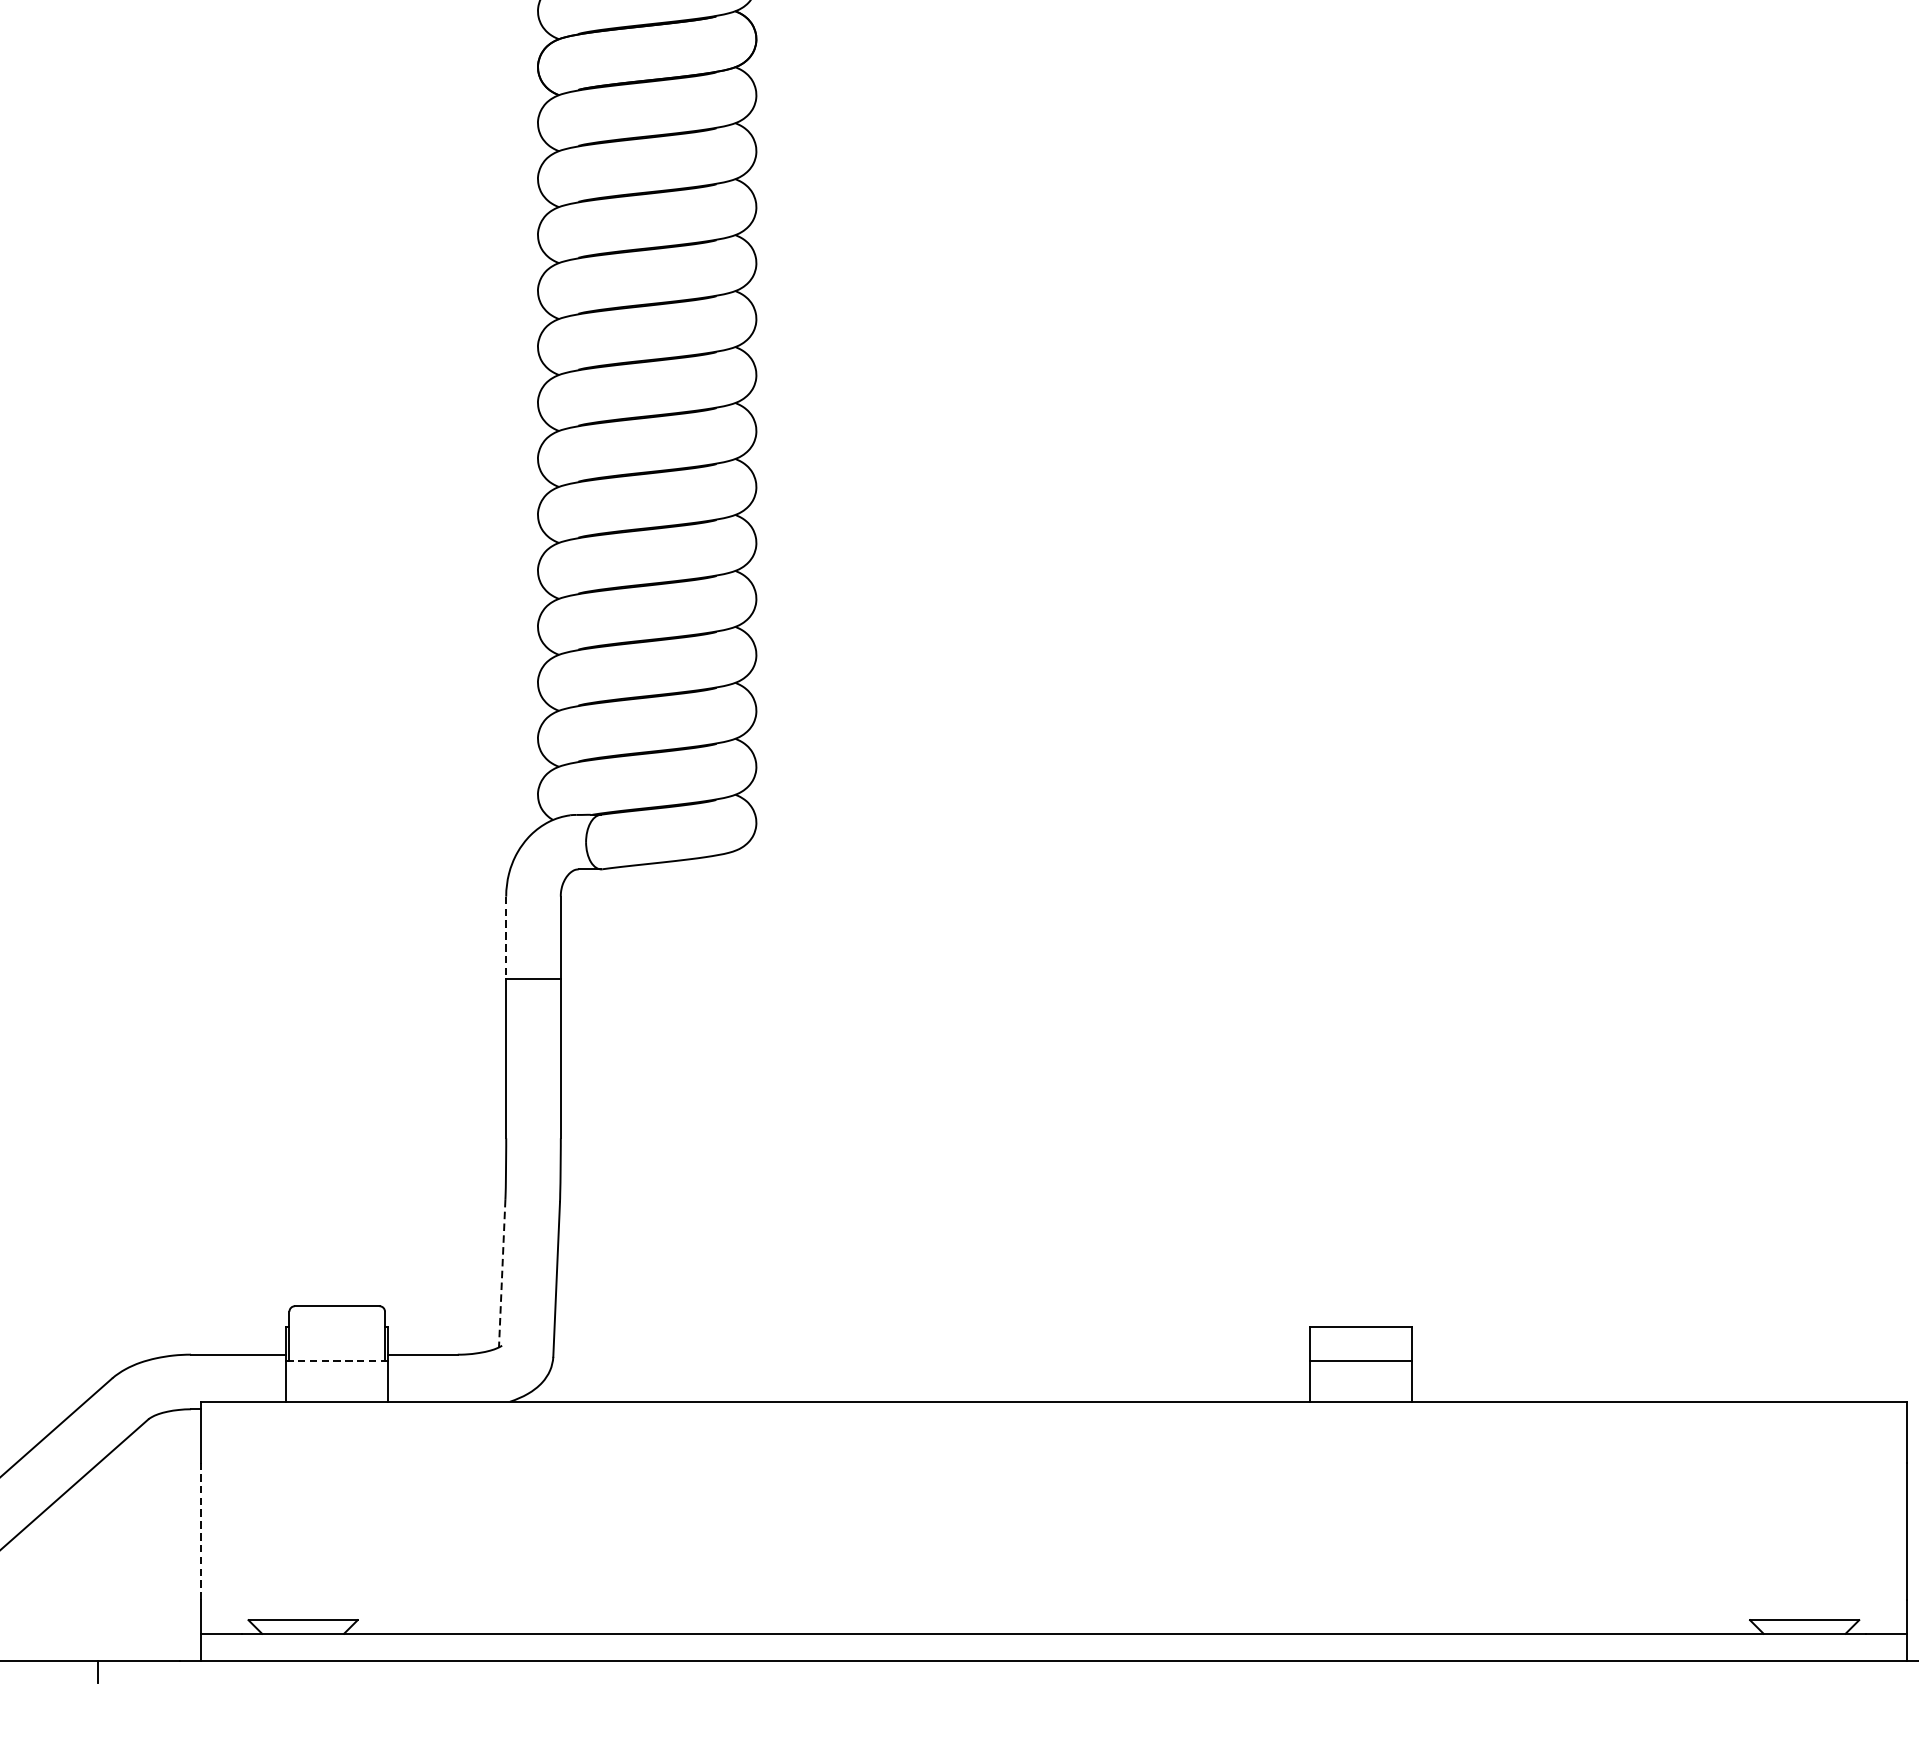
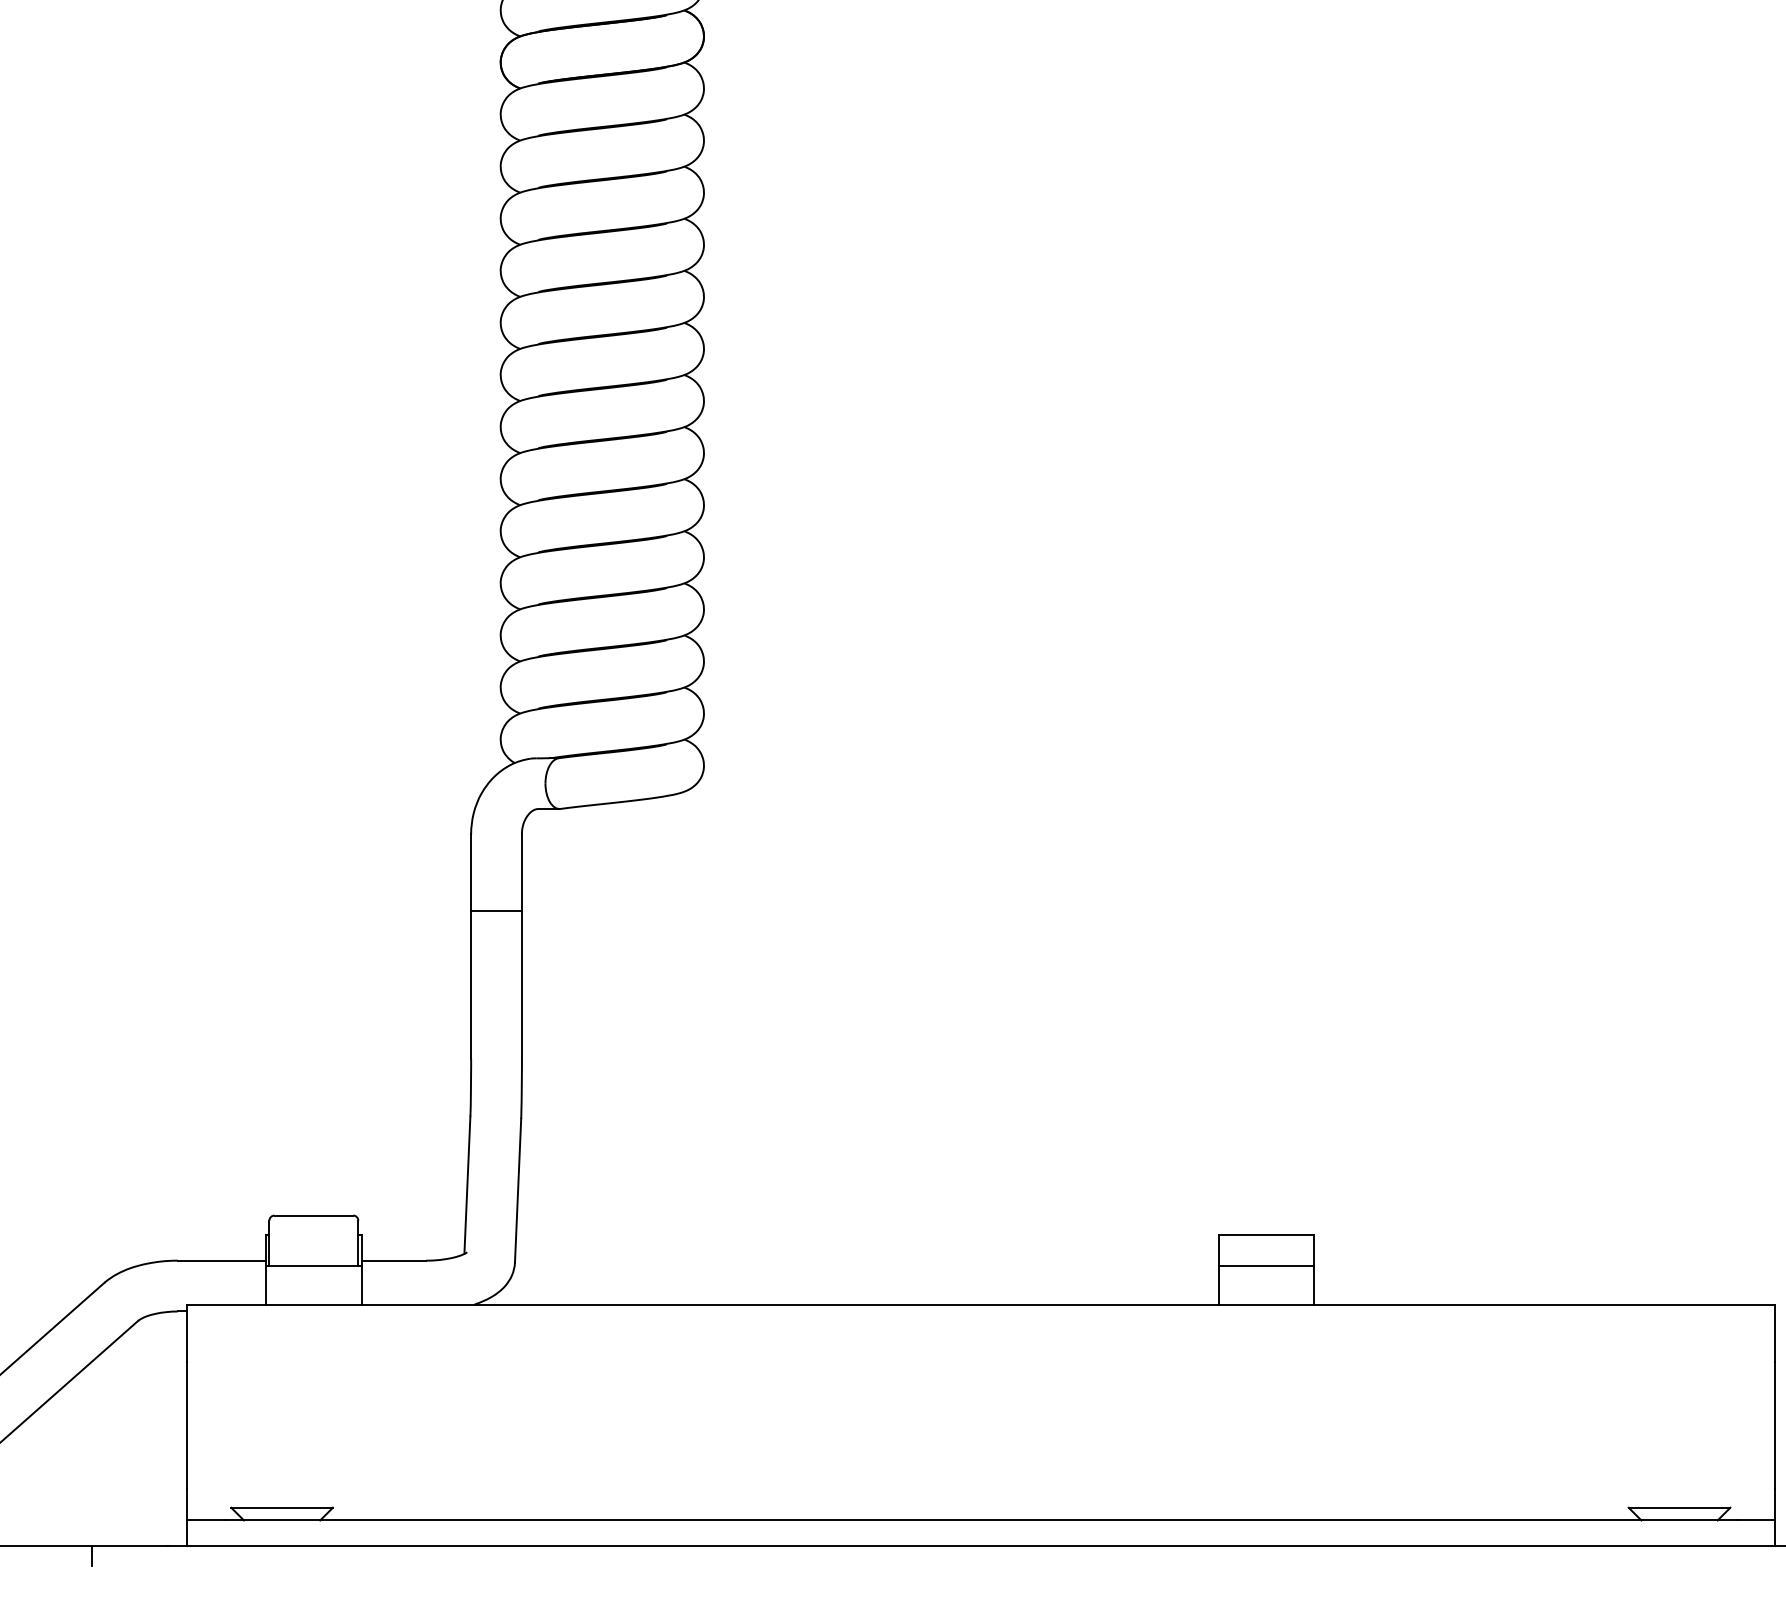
line: (506, 938) -> (471, 873), dashed -> solid
line: (502, 1273) -> (467, 1185), dashed -> solid
line: (336, 1360) -> (313, 1266), dashed -> solid
line: (200, 1531) -> (186, 1425), dashed -> solid

